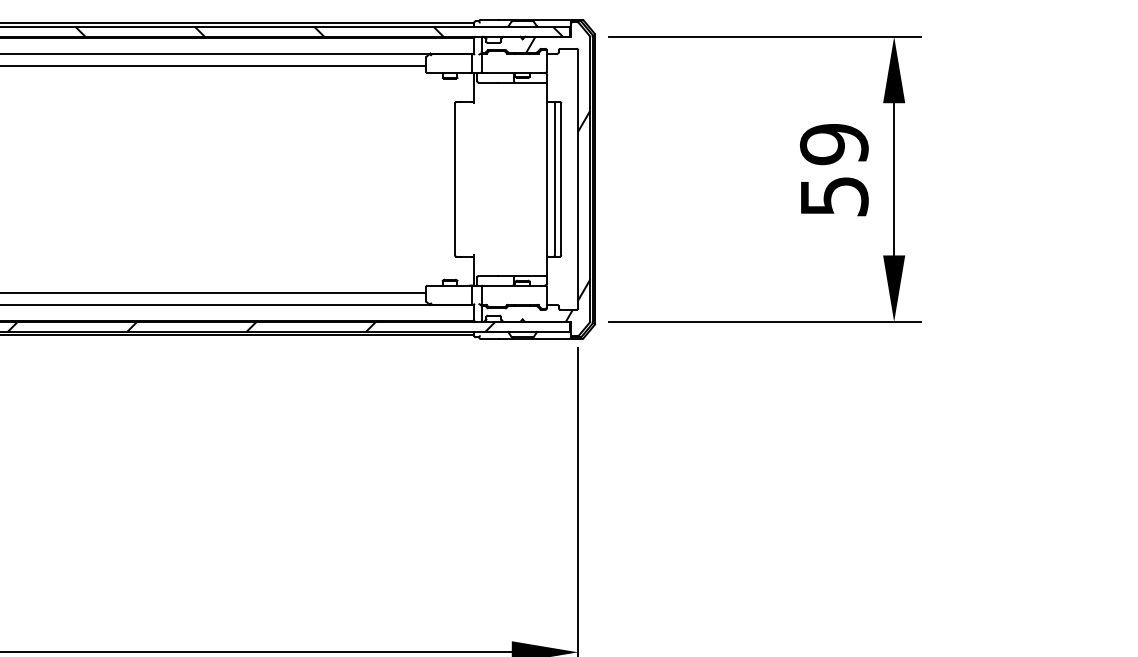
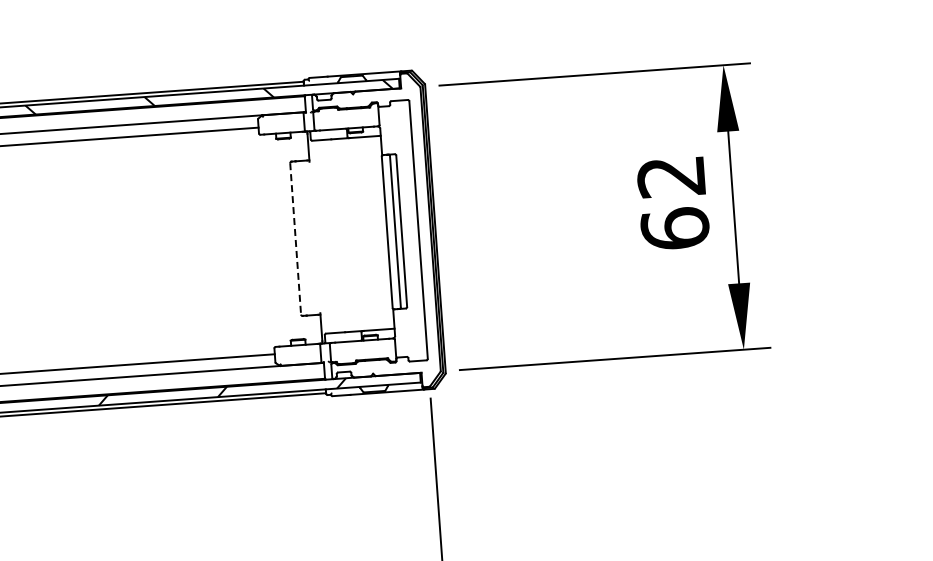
text: (834, 170) -> (673, 202), 59 -> 62
hatch: (558, 178) -> (398, 230), removed
line: (455, 179) -> (296, 239), solid -> dashed

